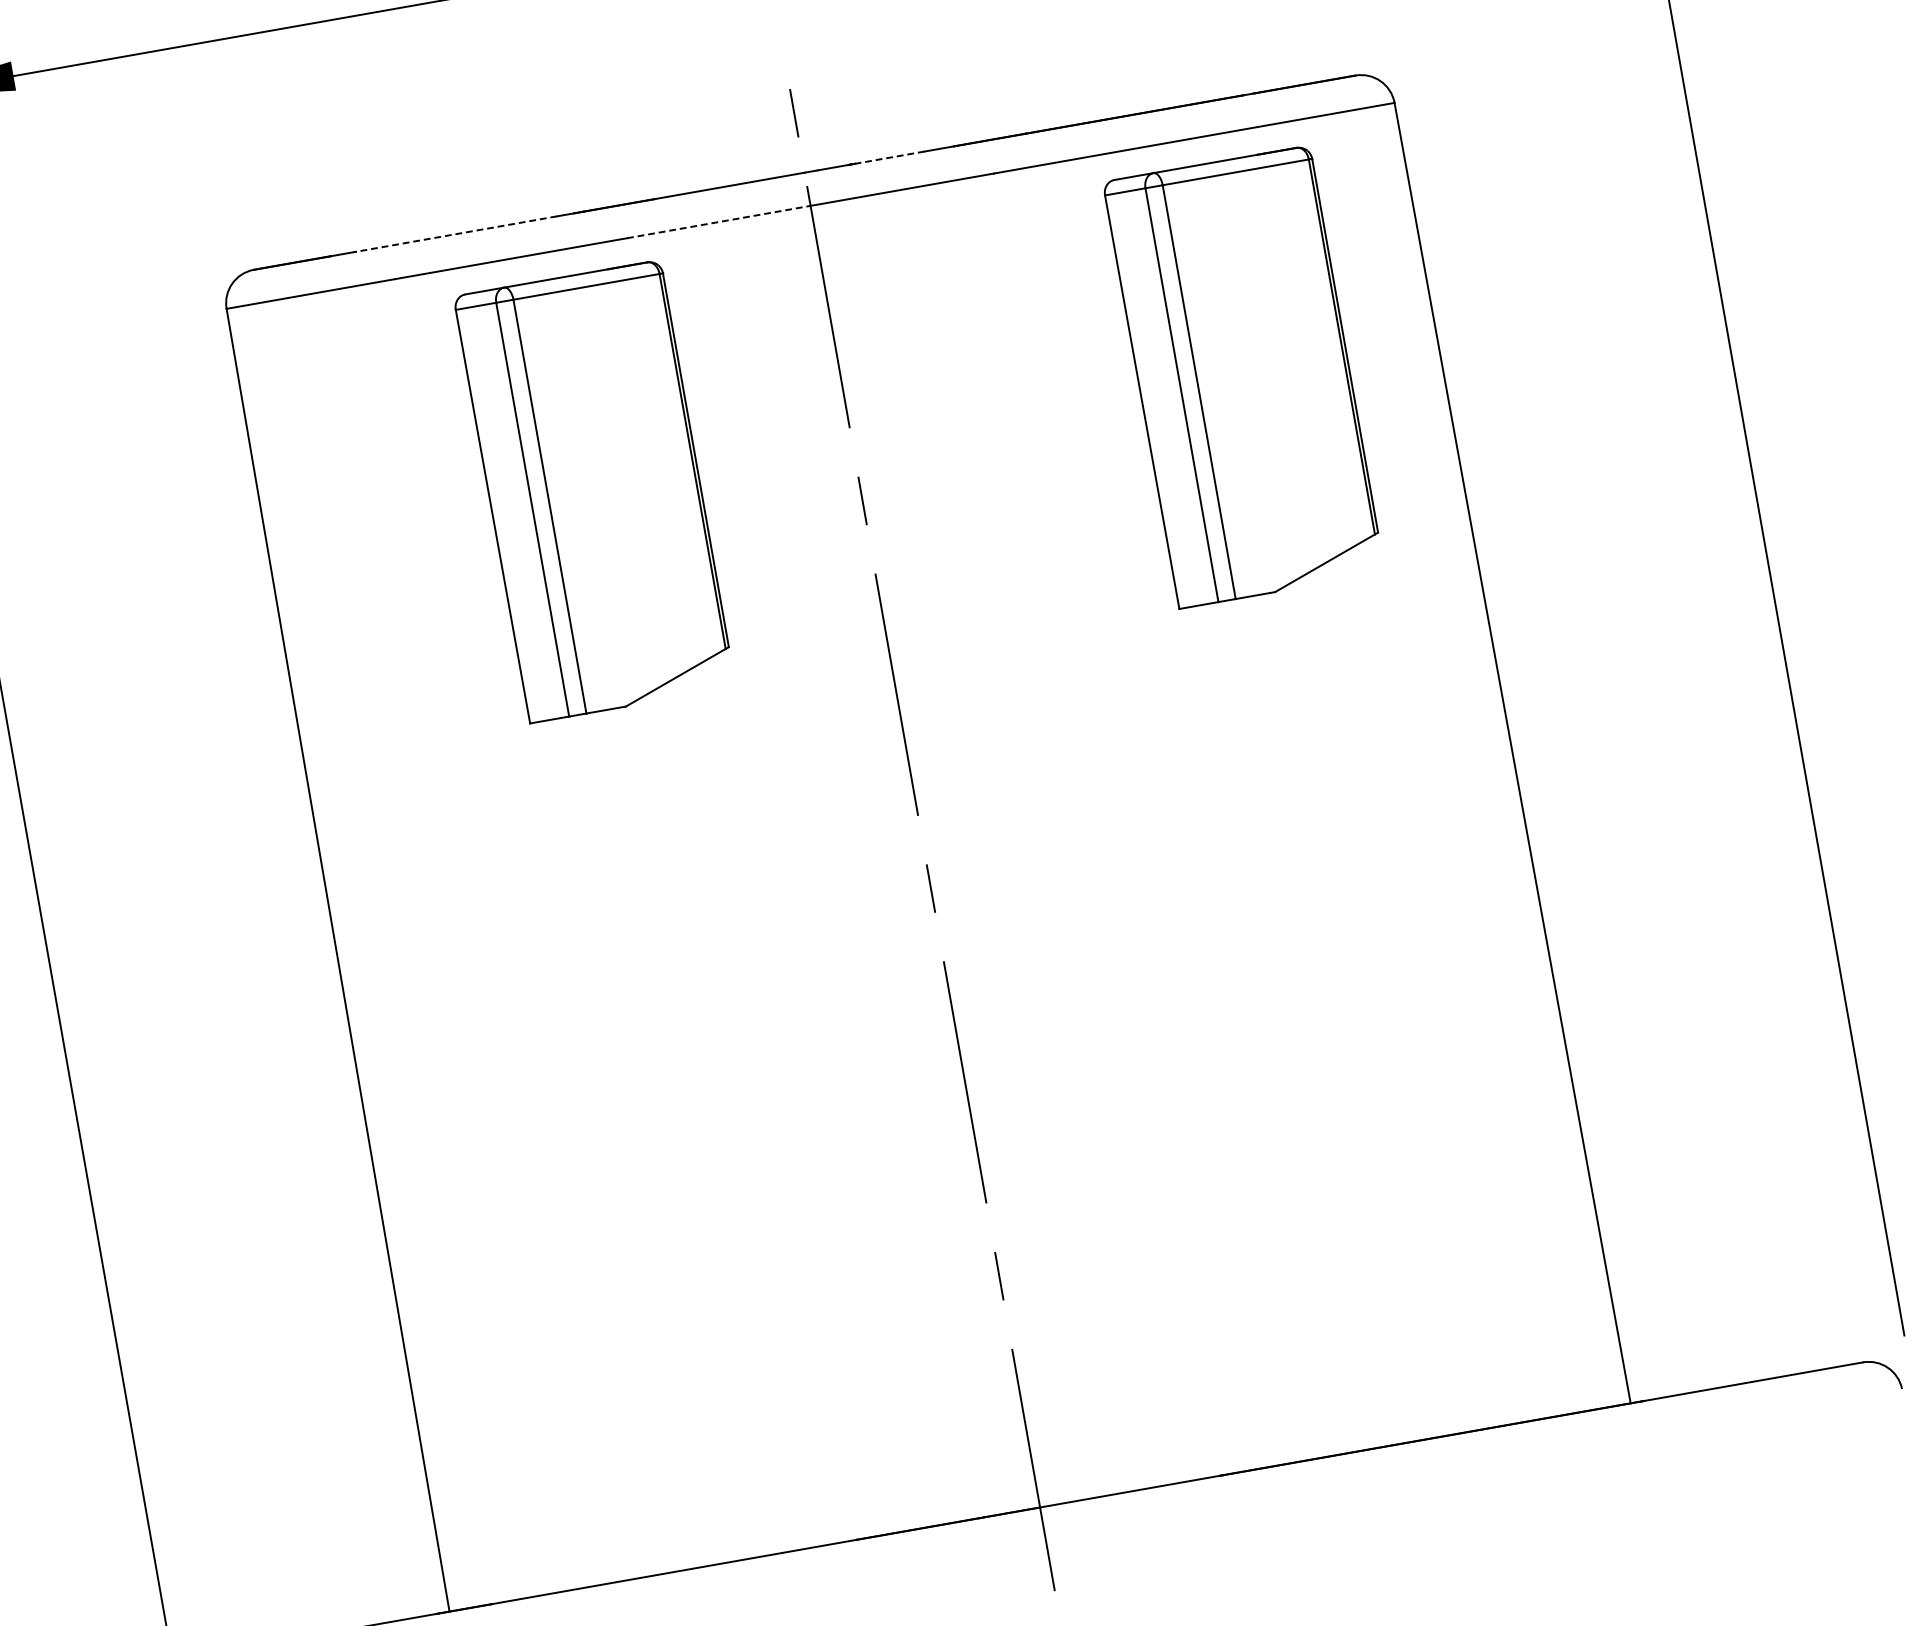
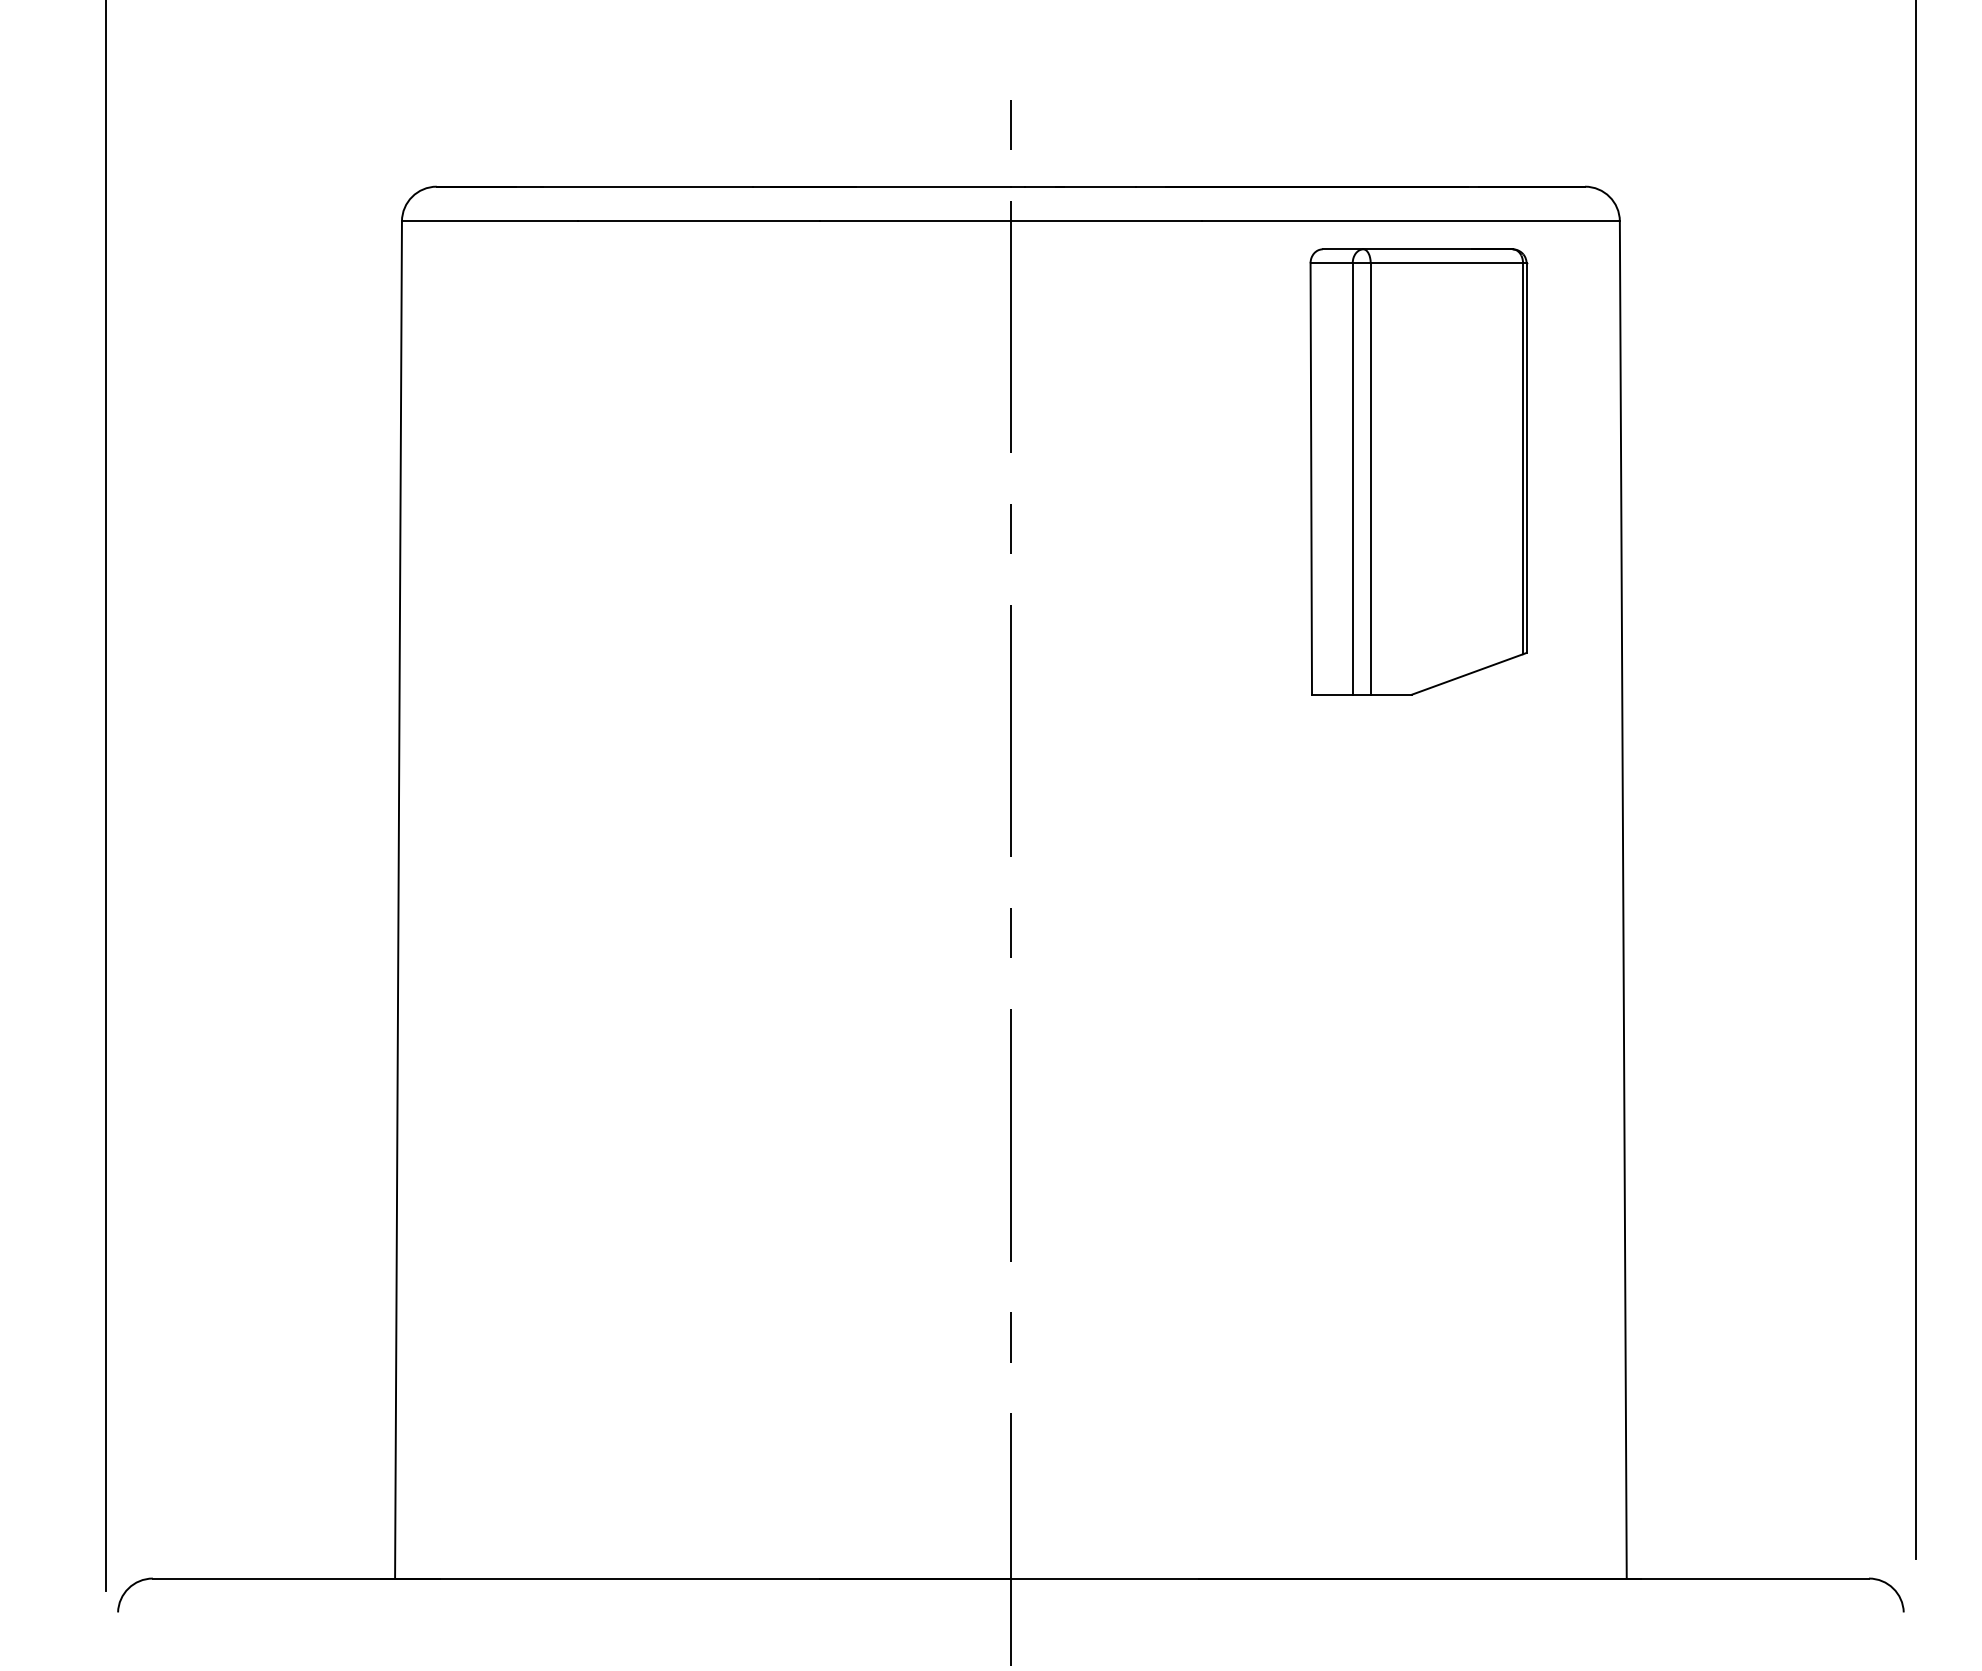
line: (889, 157) -> (1099, 186), dashed -> solid
line: (719, 222) -> (915, 221), dashed -> solid
line: (456, 233) -> (647, 186), dashed -> solid
part: (594, 491) -> (741, 471), removed

